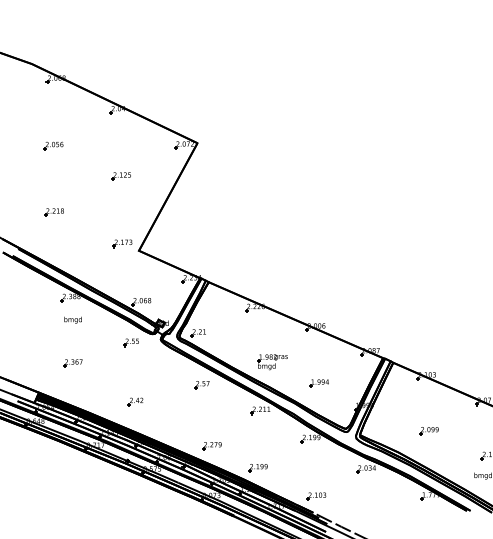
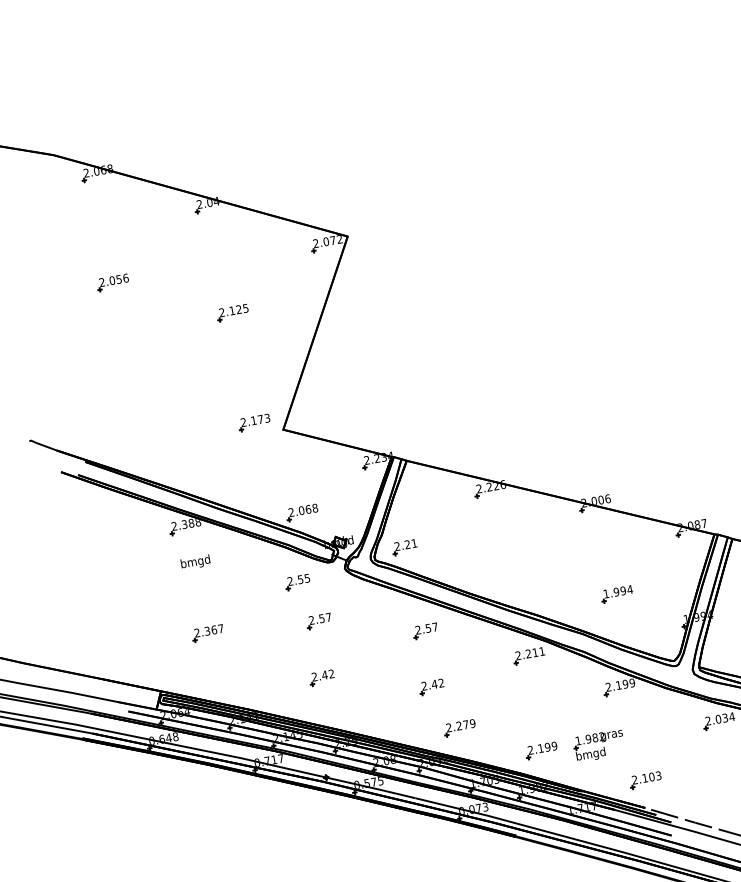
part: (53, 212) -> (132, 391), removed
part: (272, 362) -> (599, 746), moved
part: (139, 368) -> (318, 622), added
part: (199, 418) -> (431, 686), added

